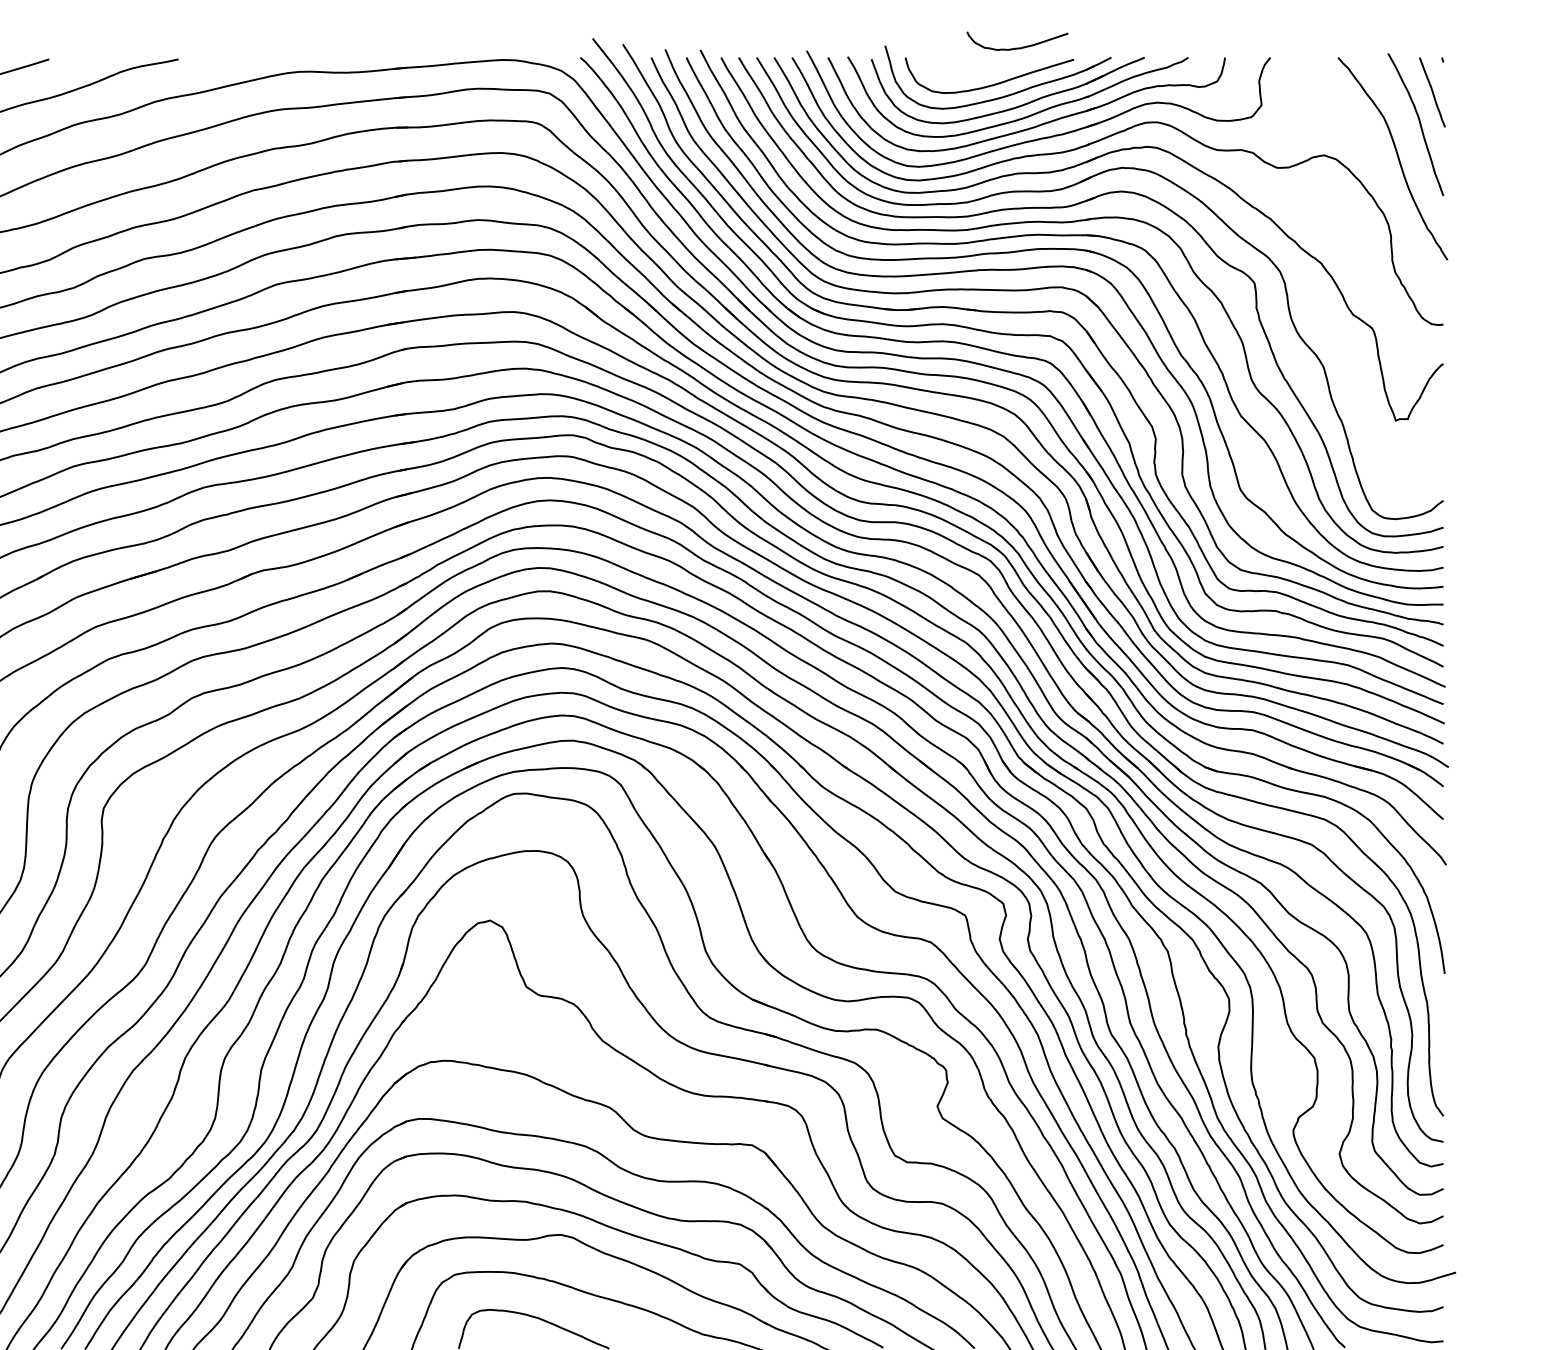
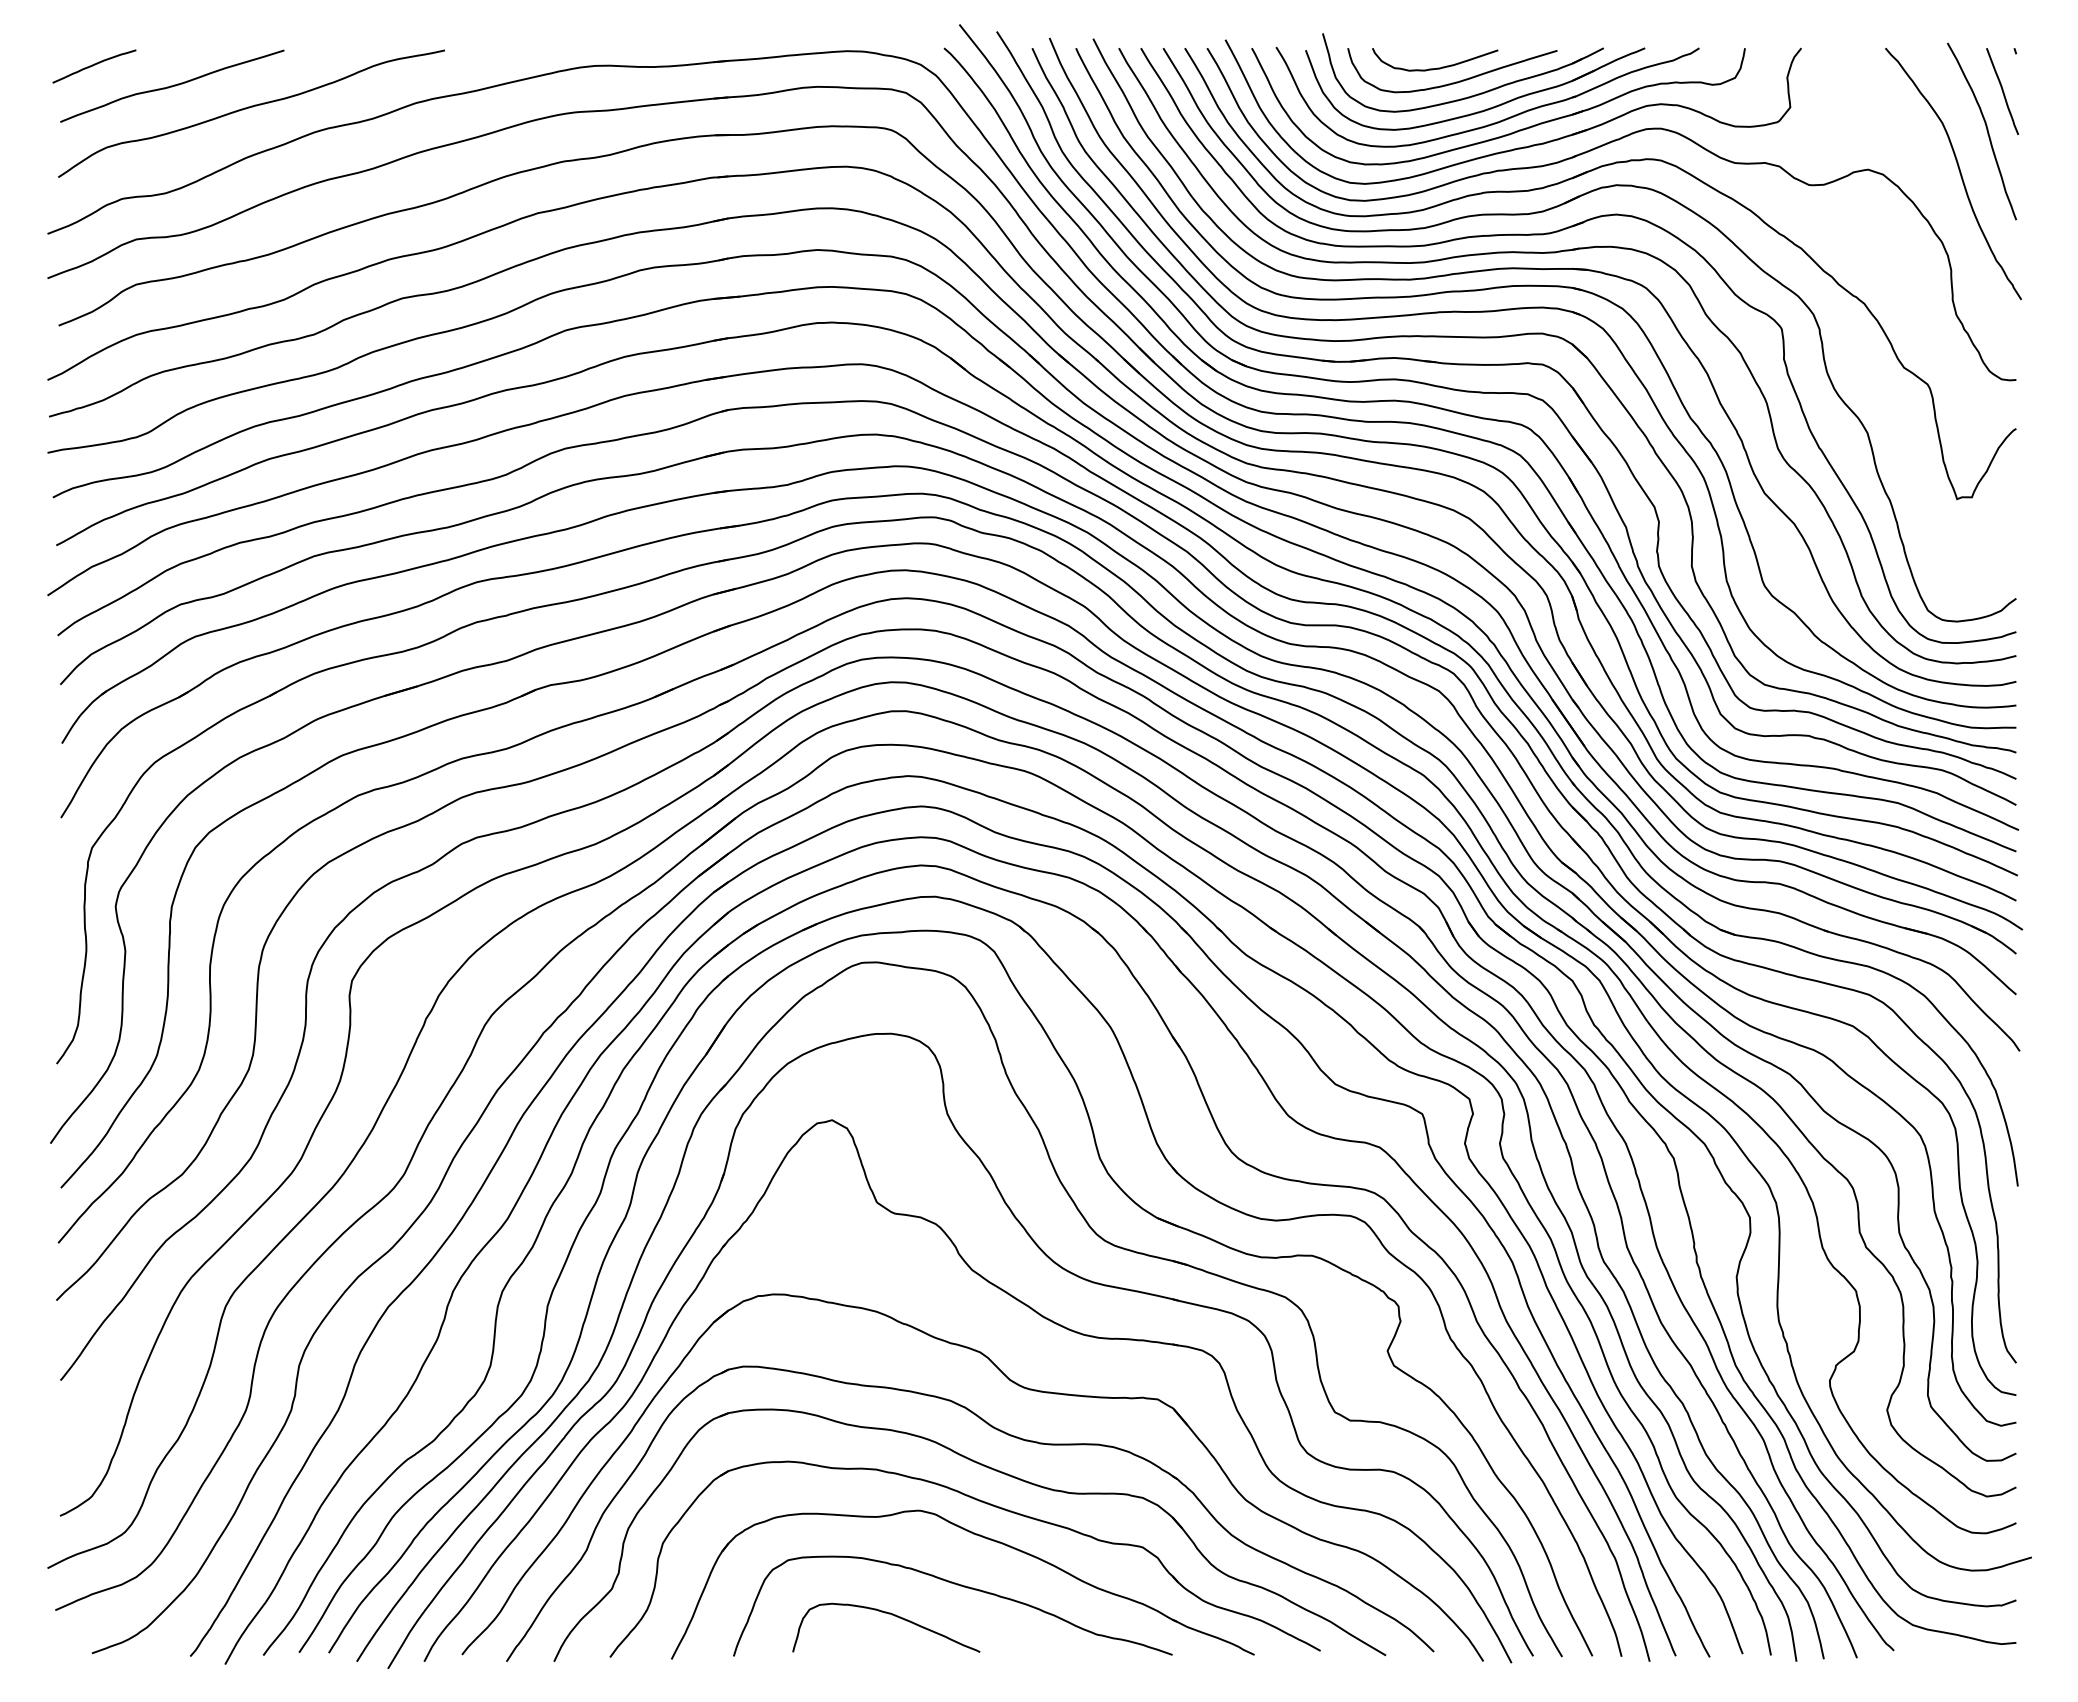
curve: (1019, 47) -> (1437, 67), moved

